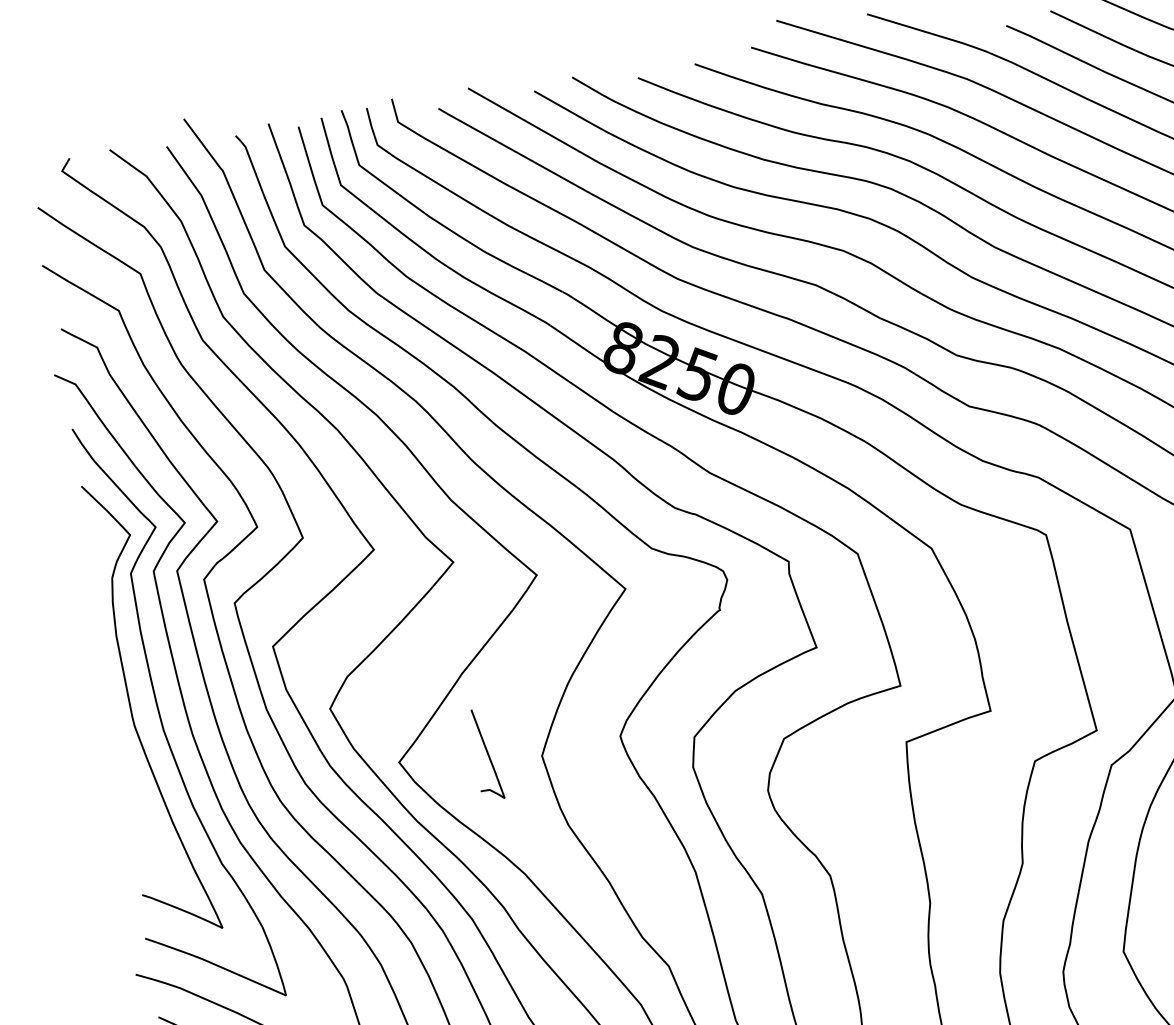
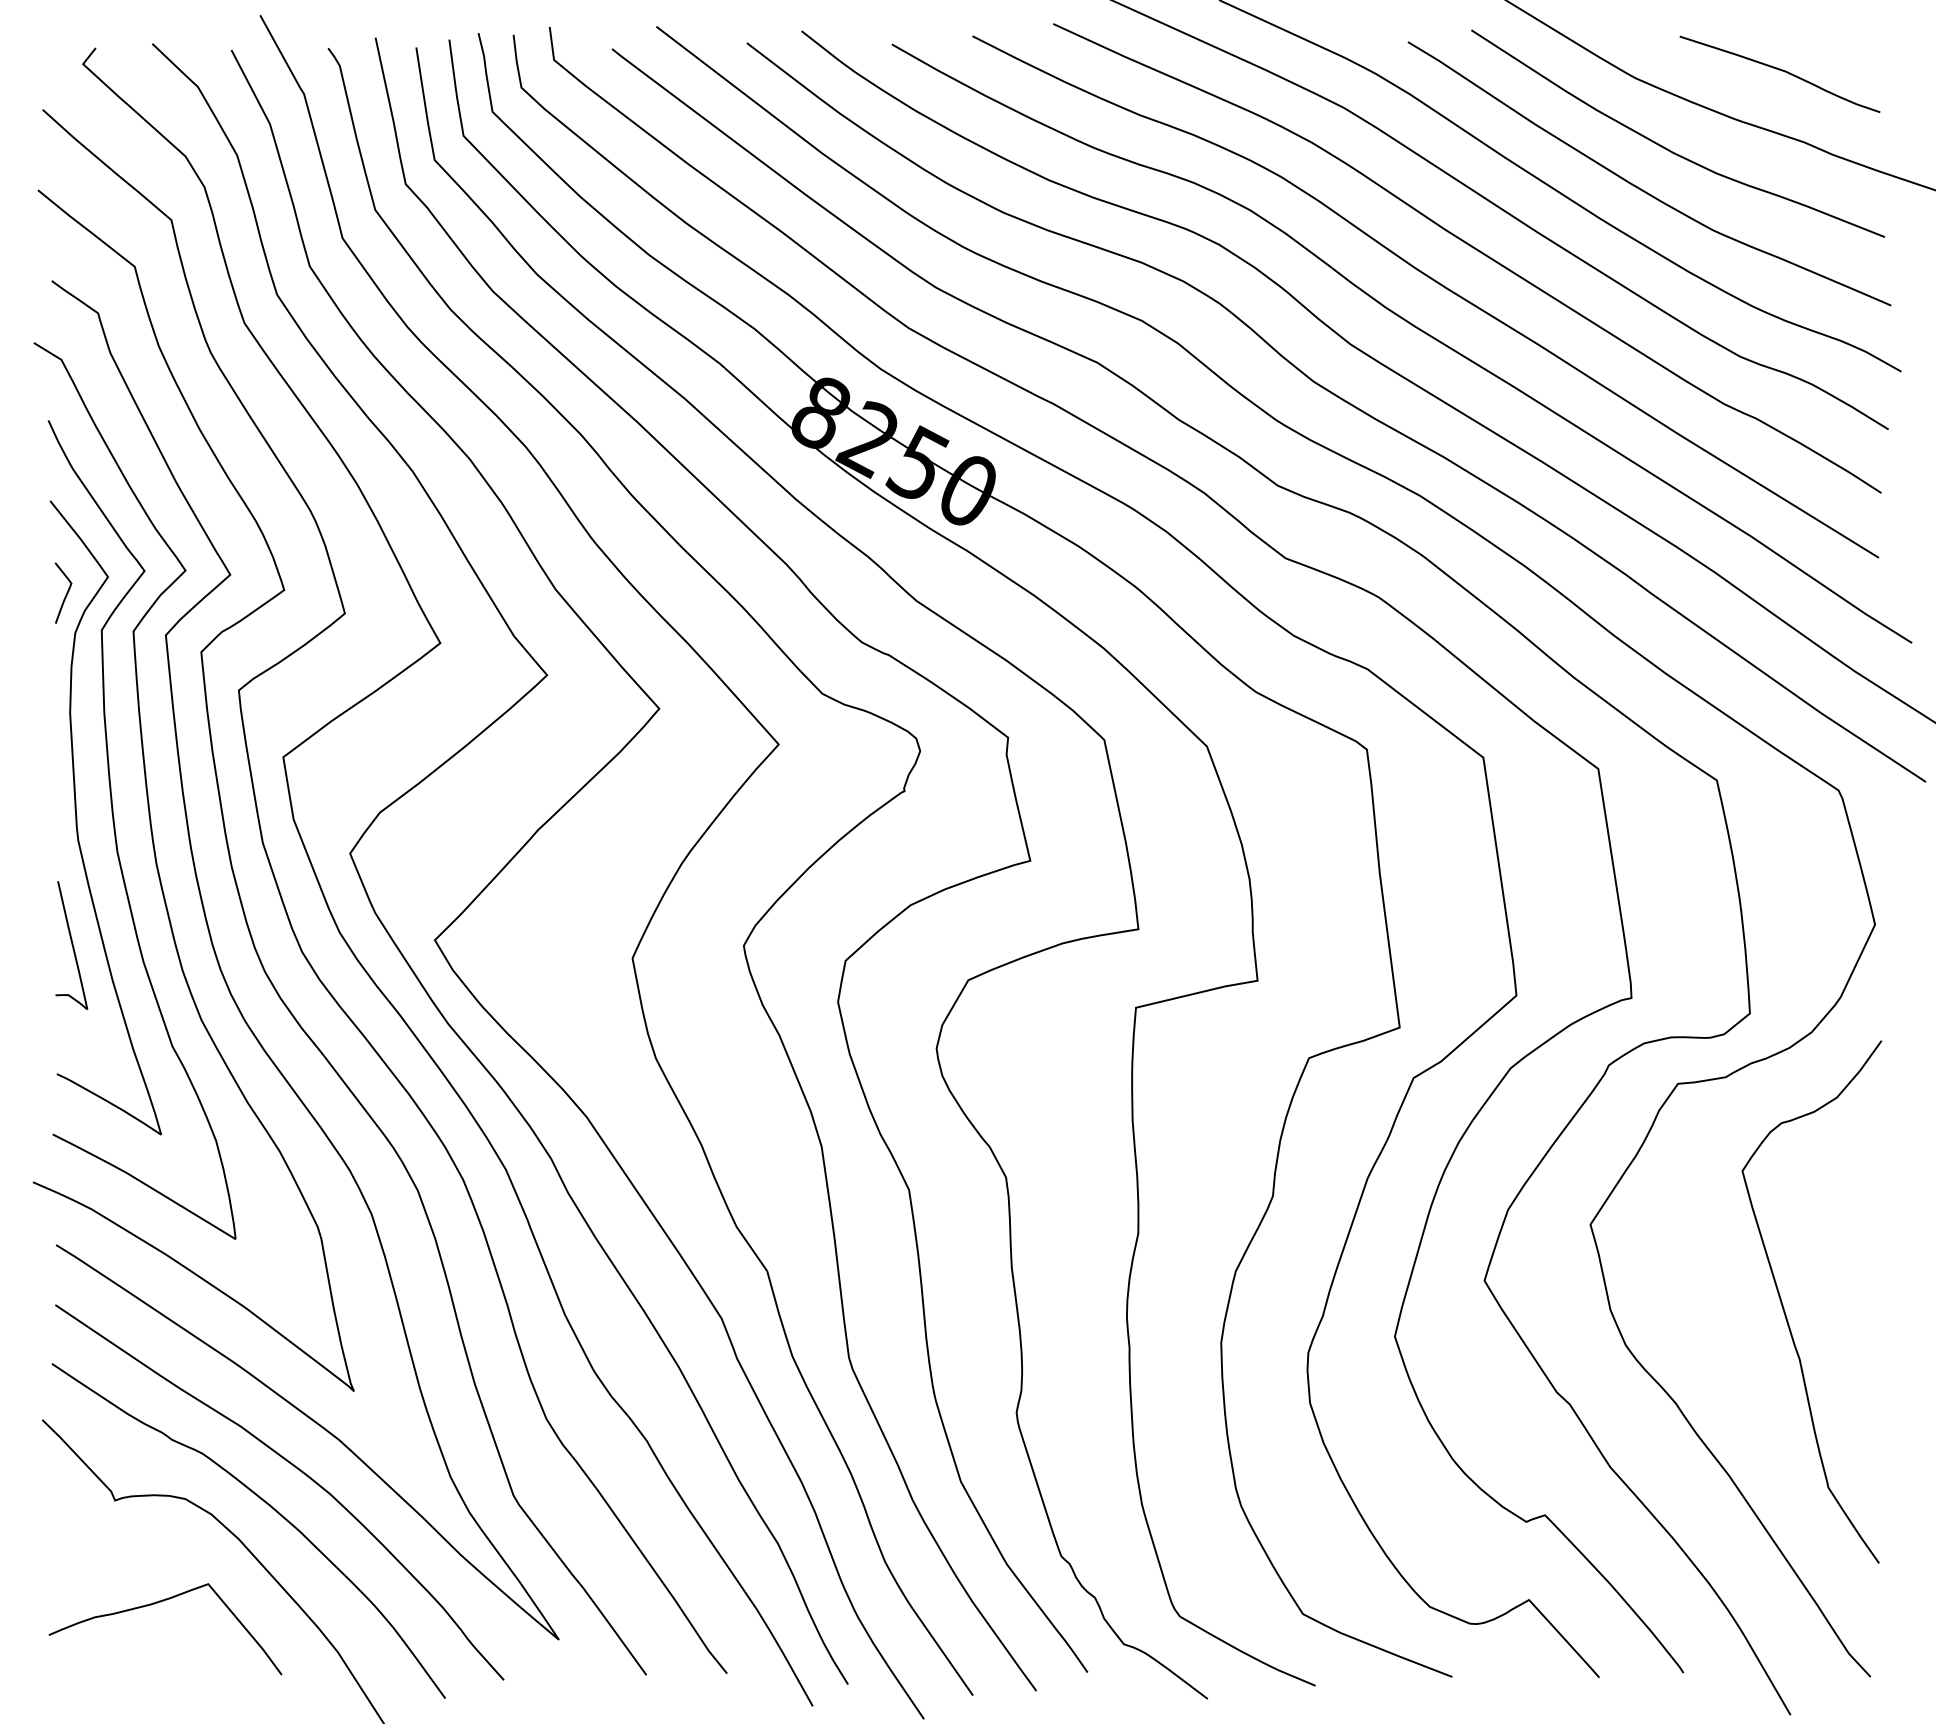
curve: (101, 551) -> (65, 594), added
curve: (487, 754) -> (71, 945), moved

